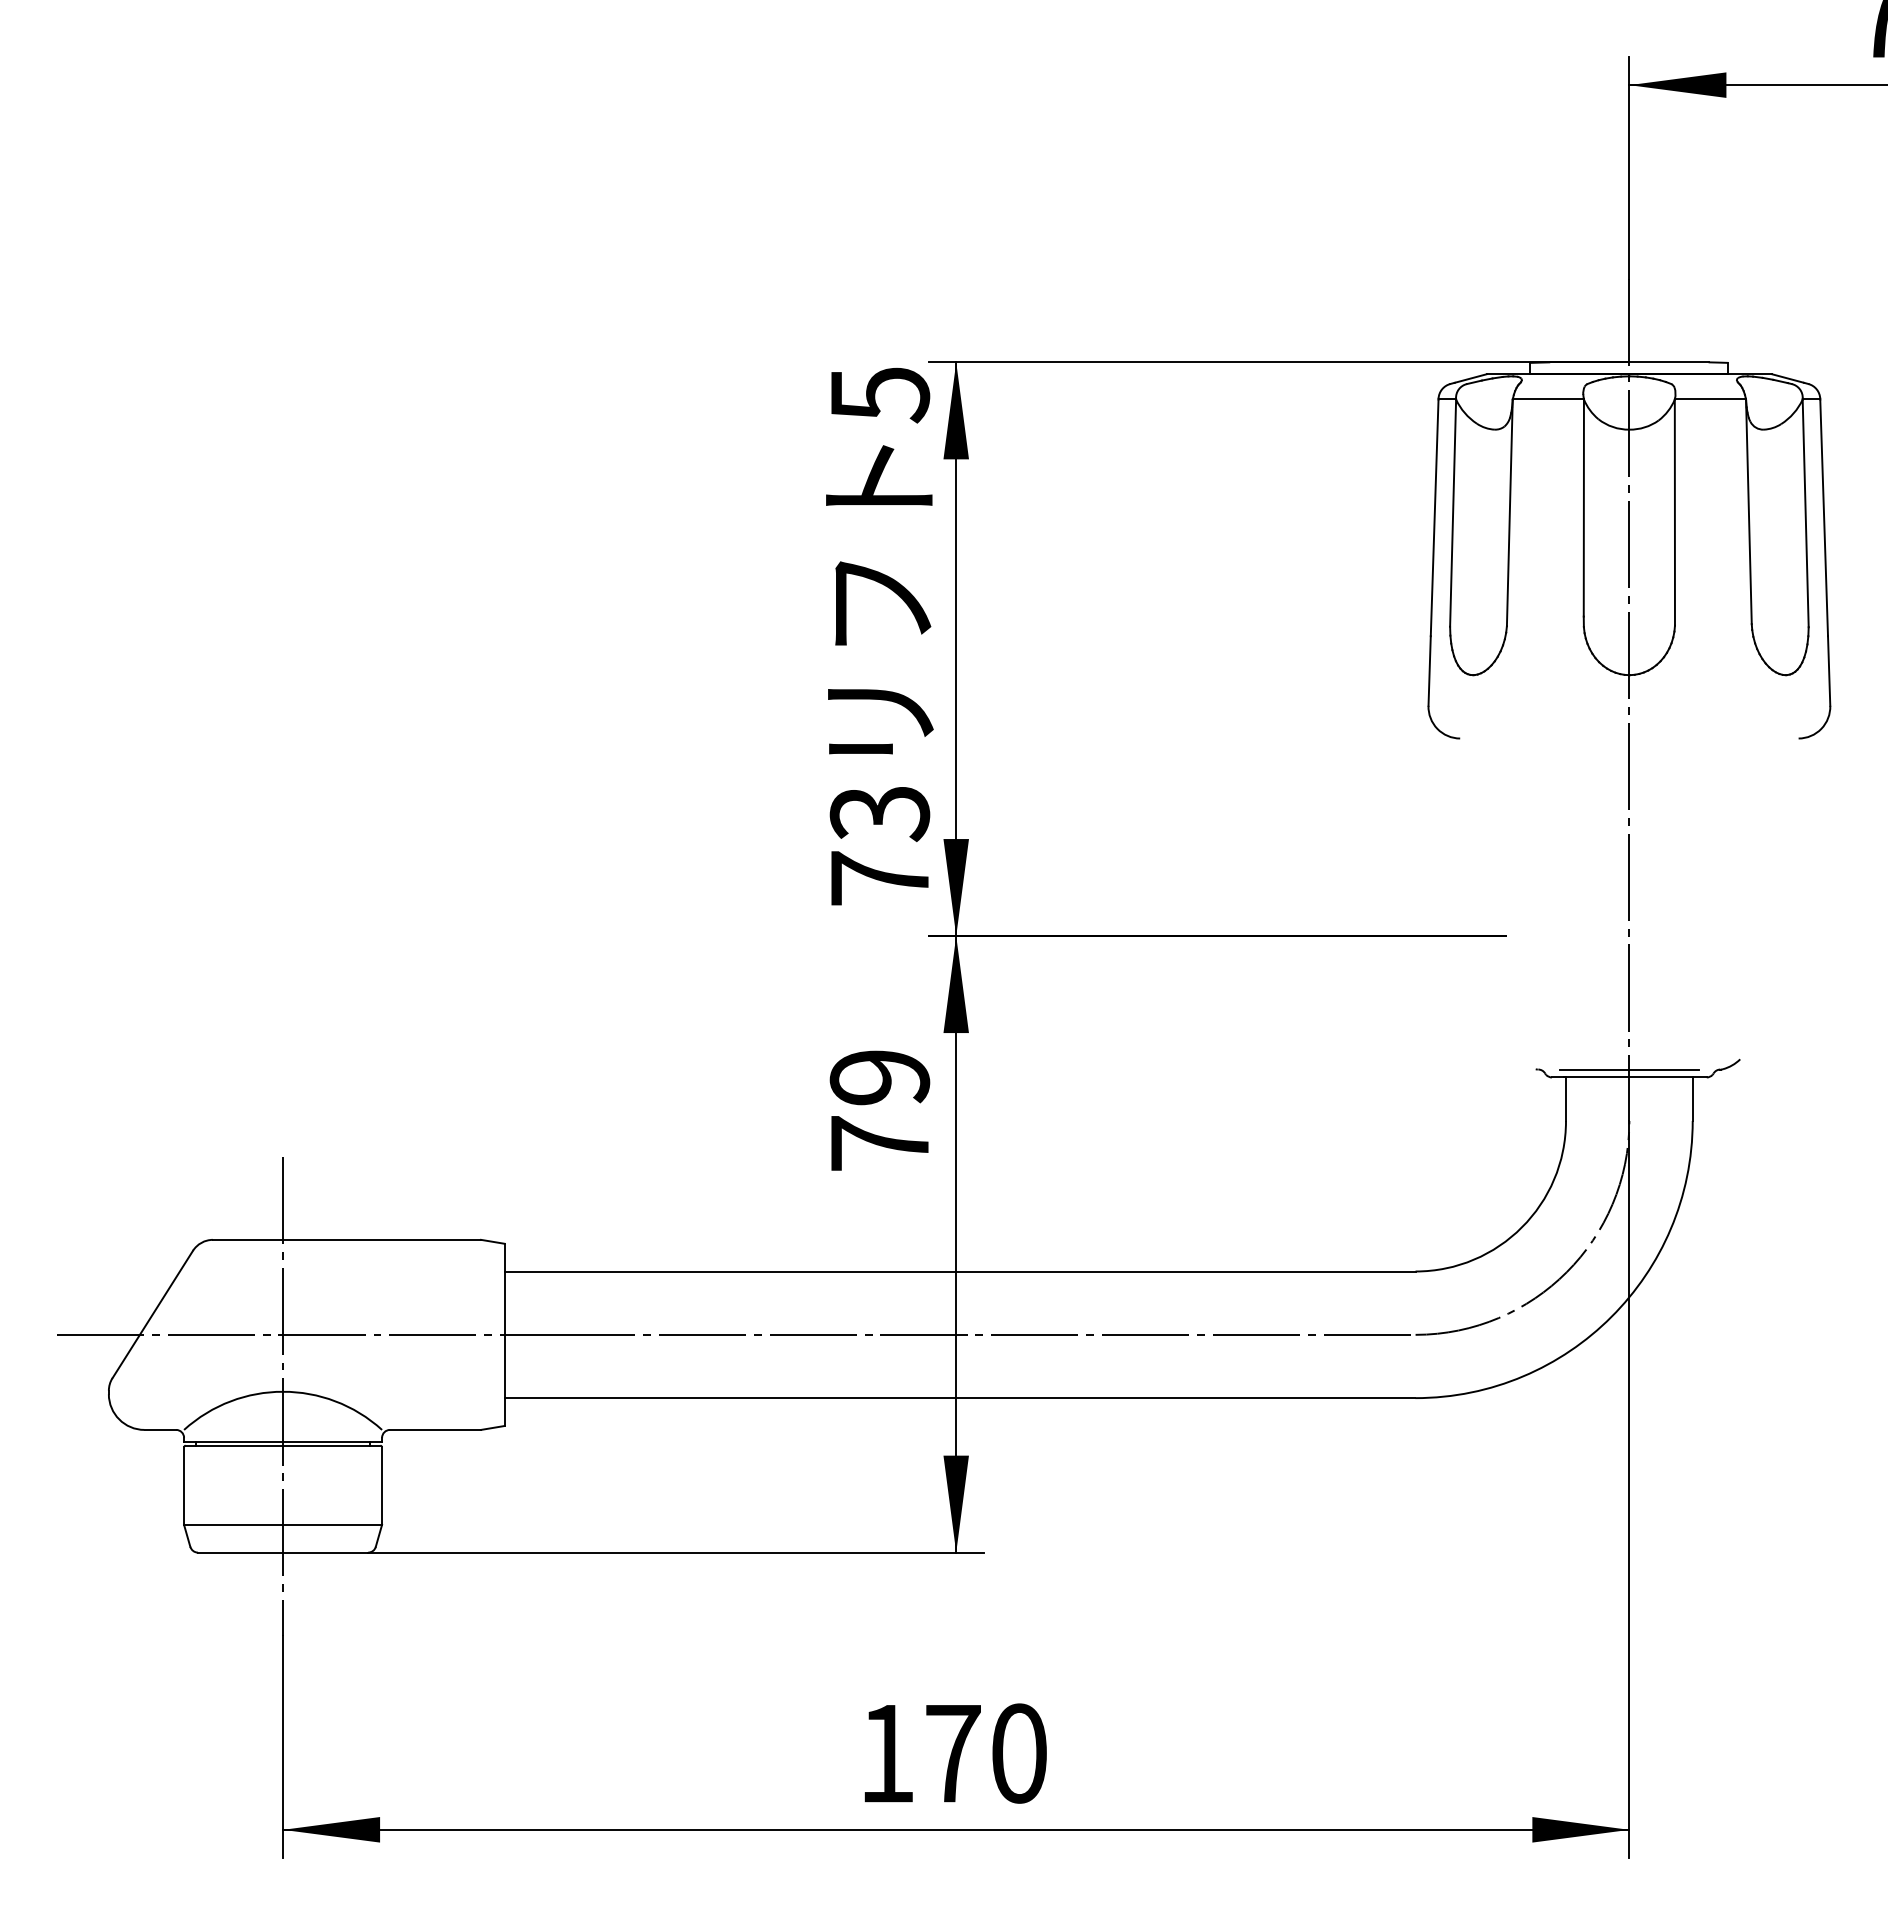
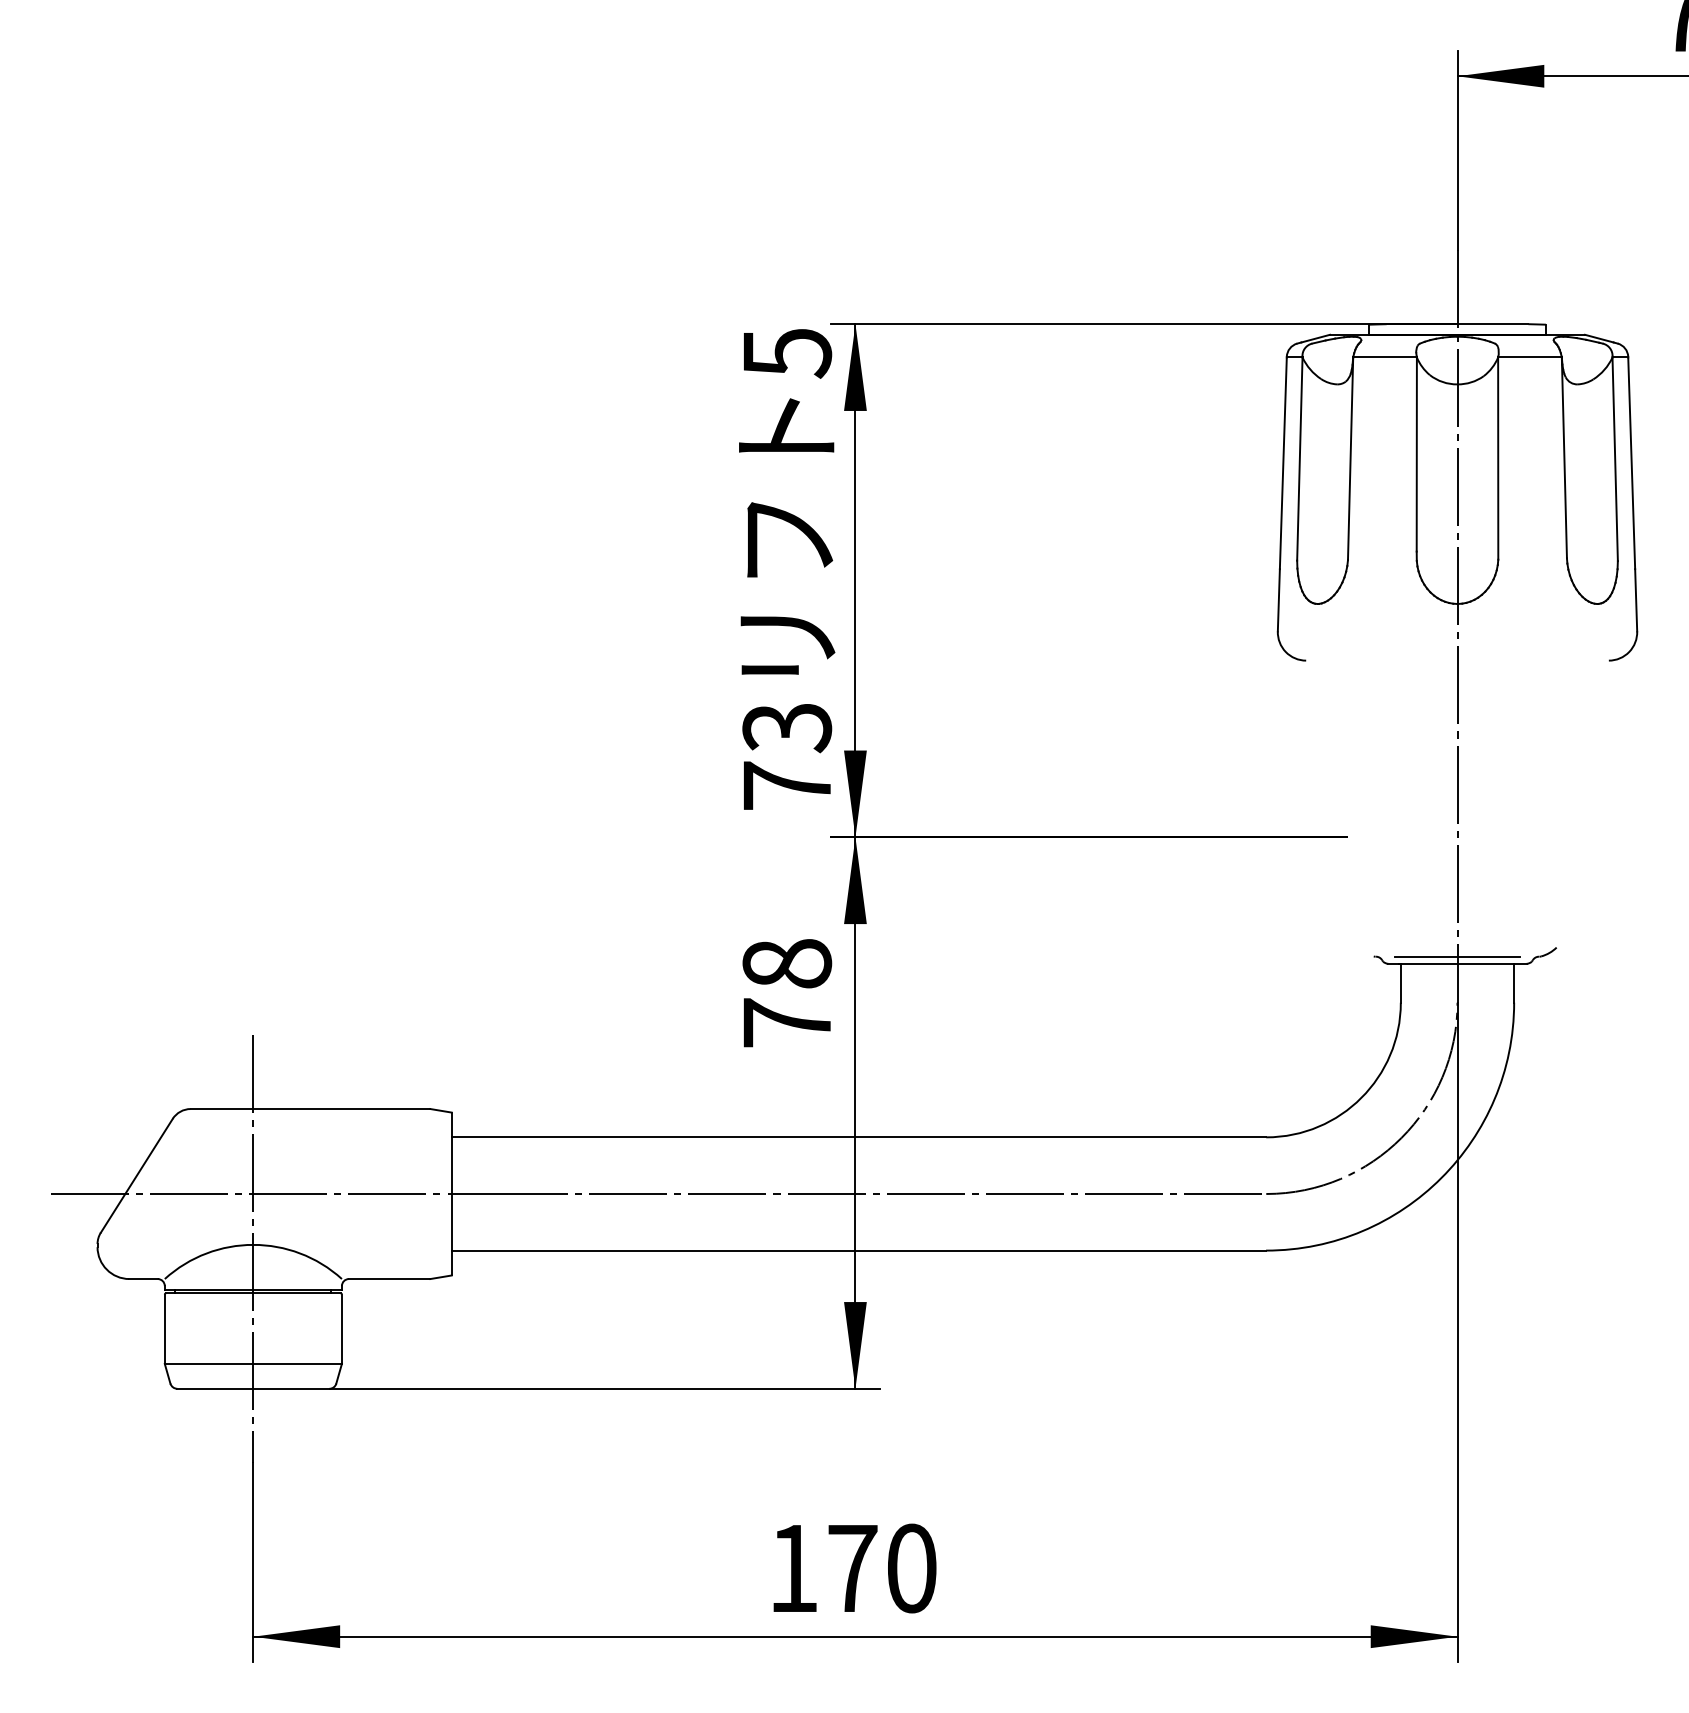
text: (879, 1077) -> (786, 963), 79 -> 78

